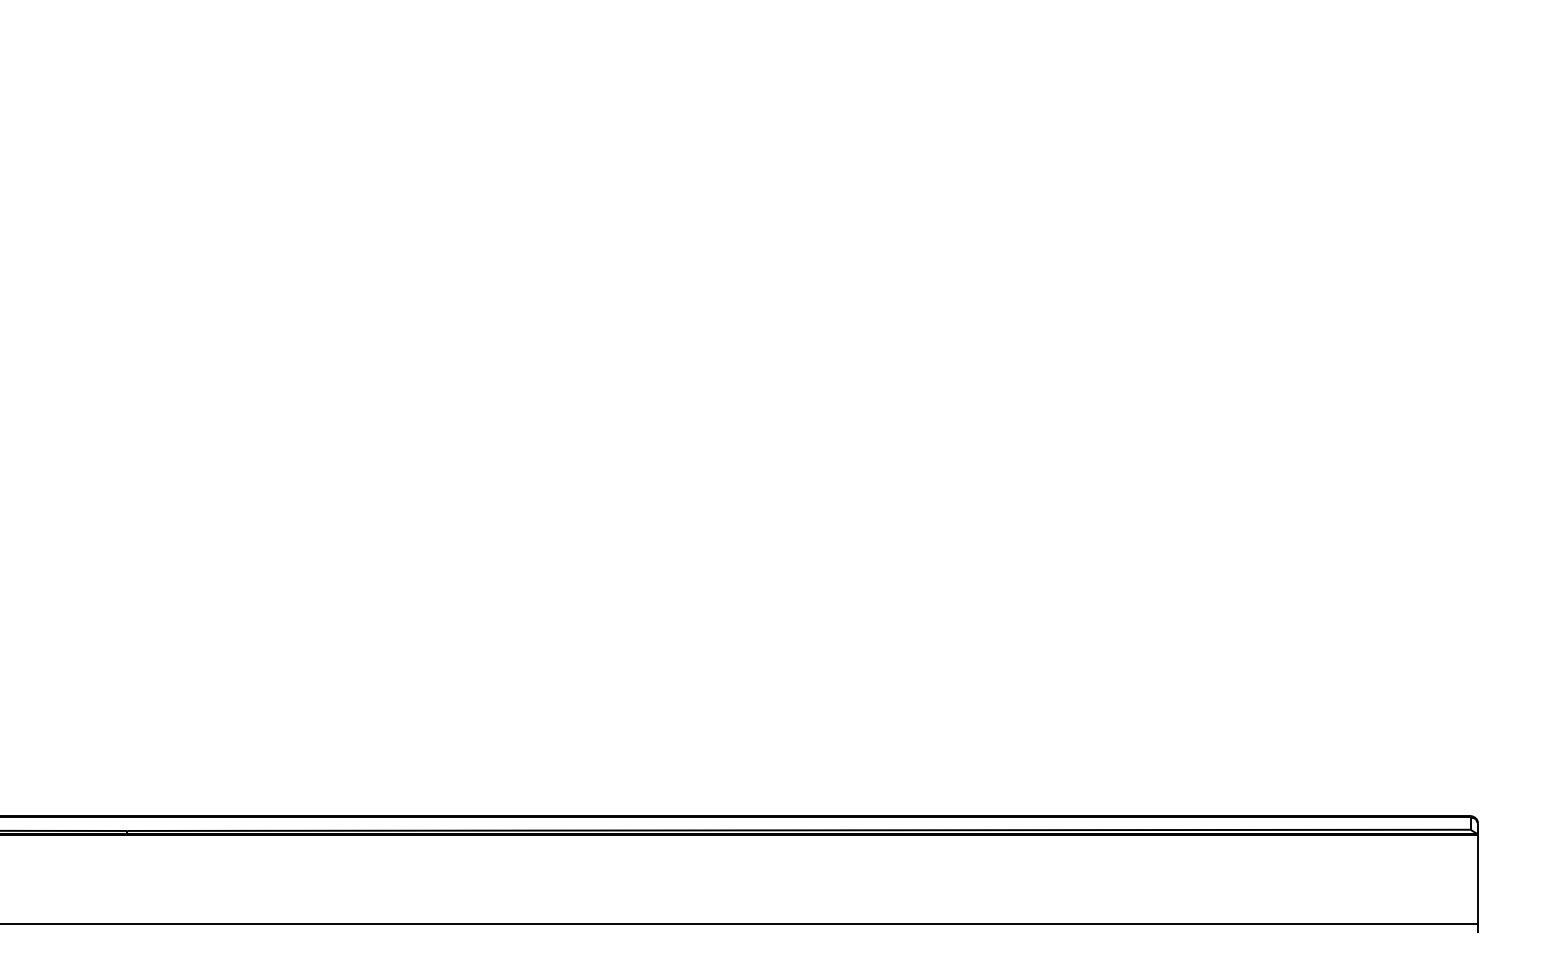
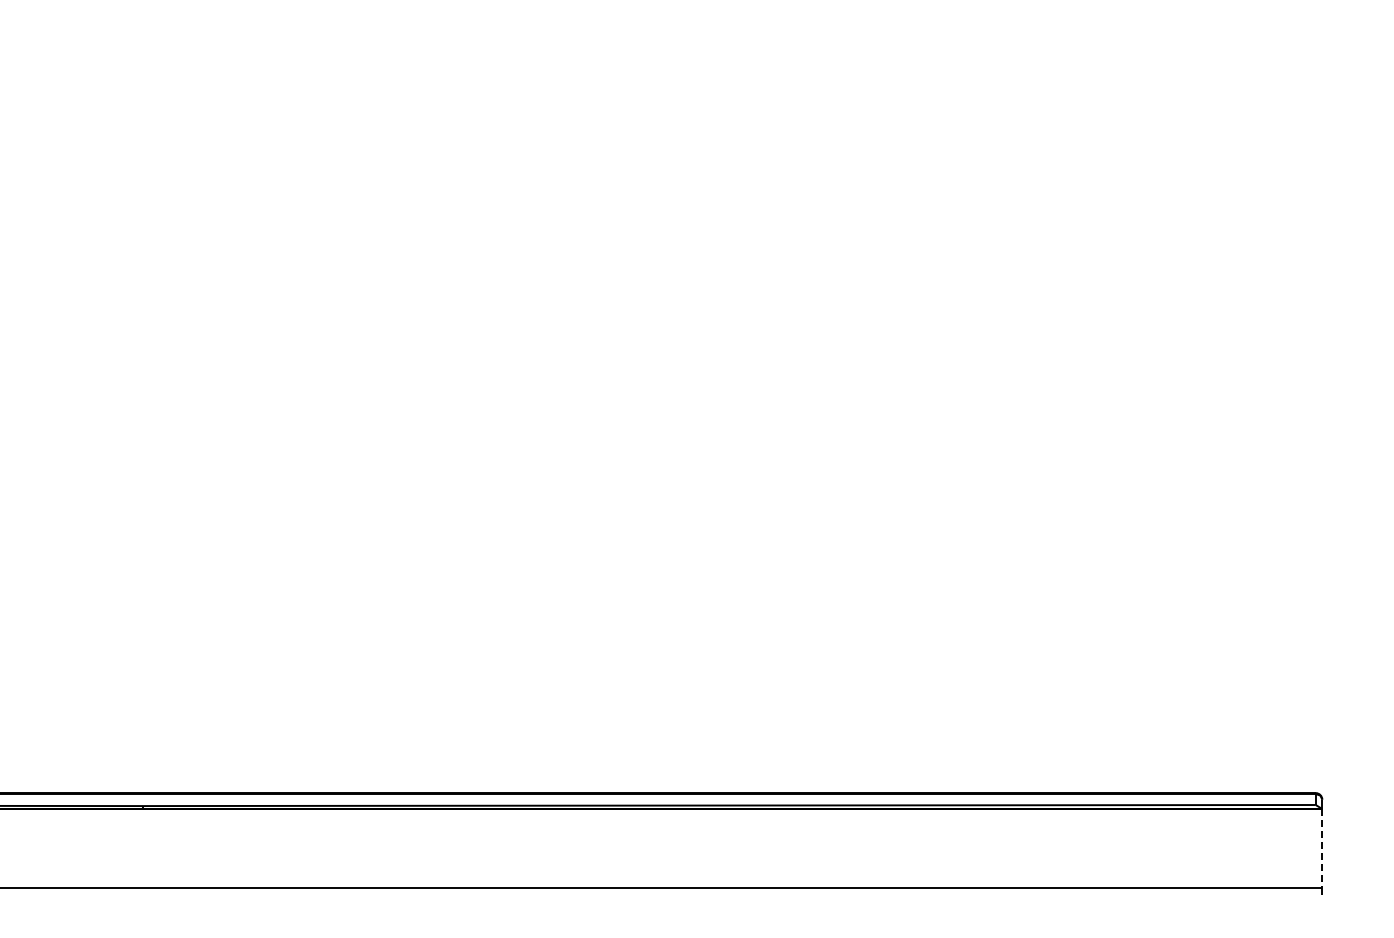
line: (1478, 878) -> (1322, 847), solid -> dashed

